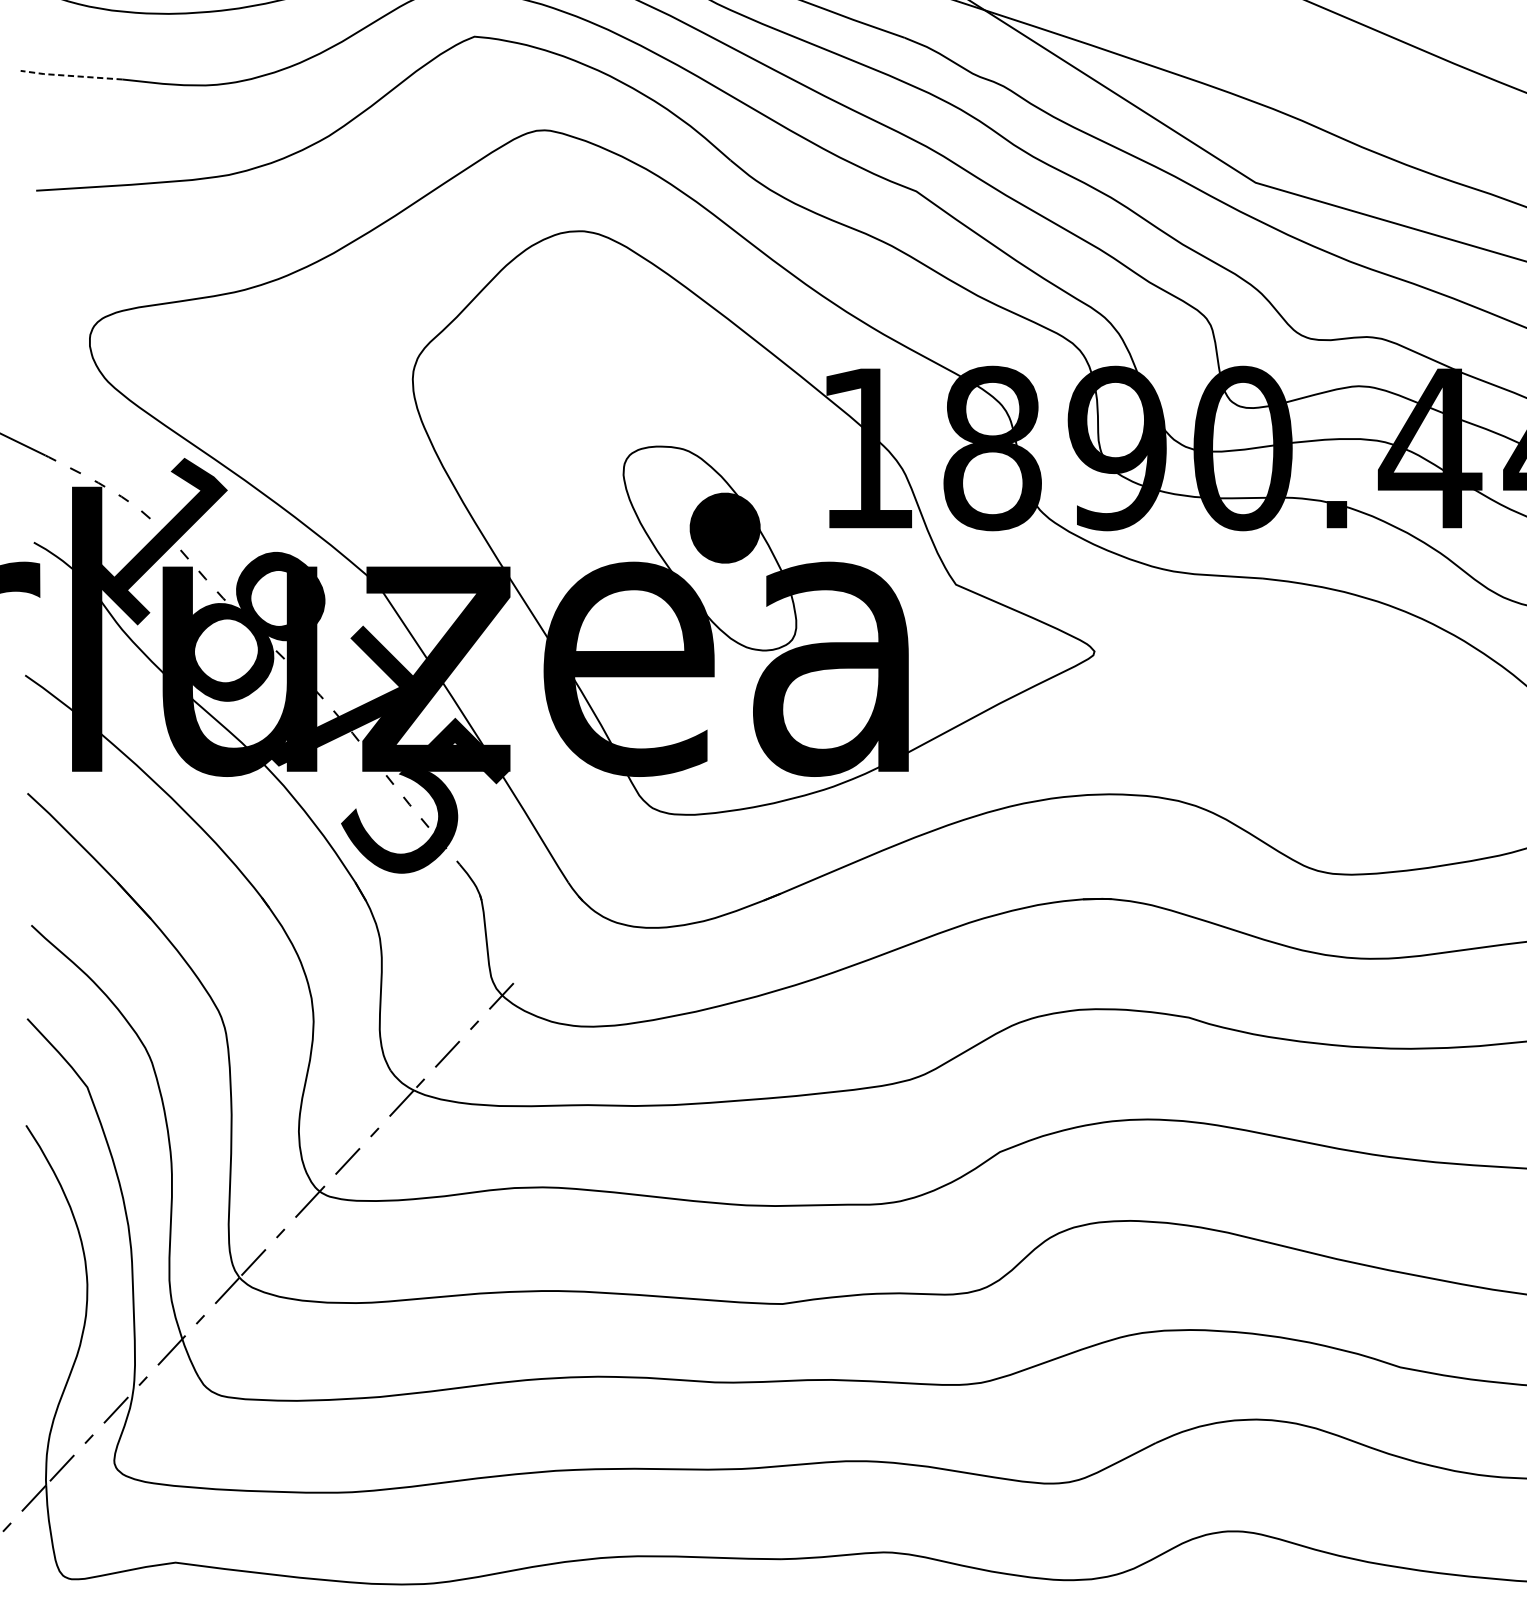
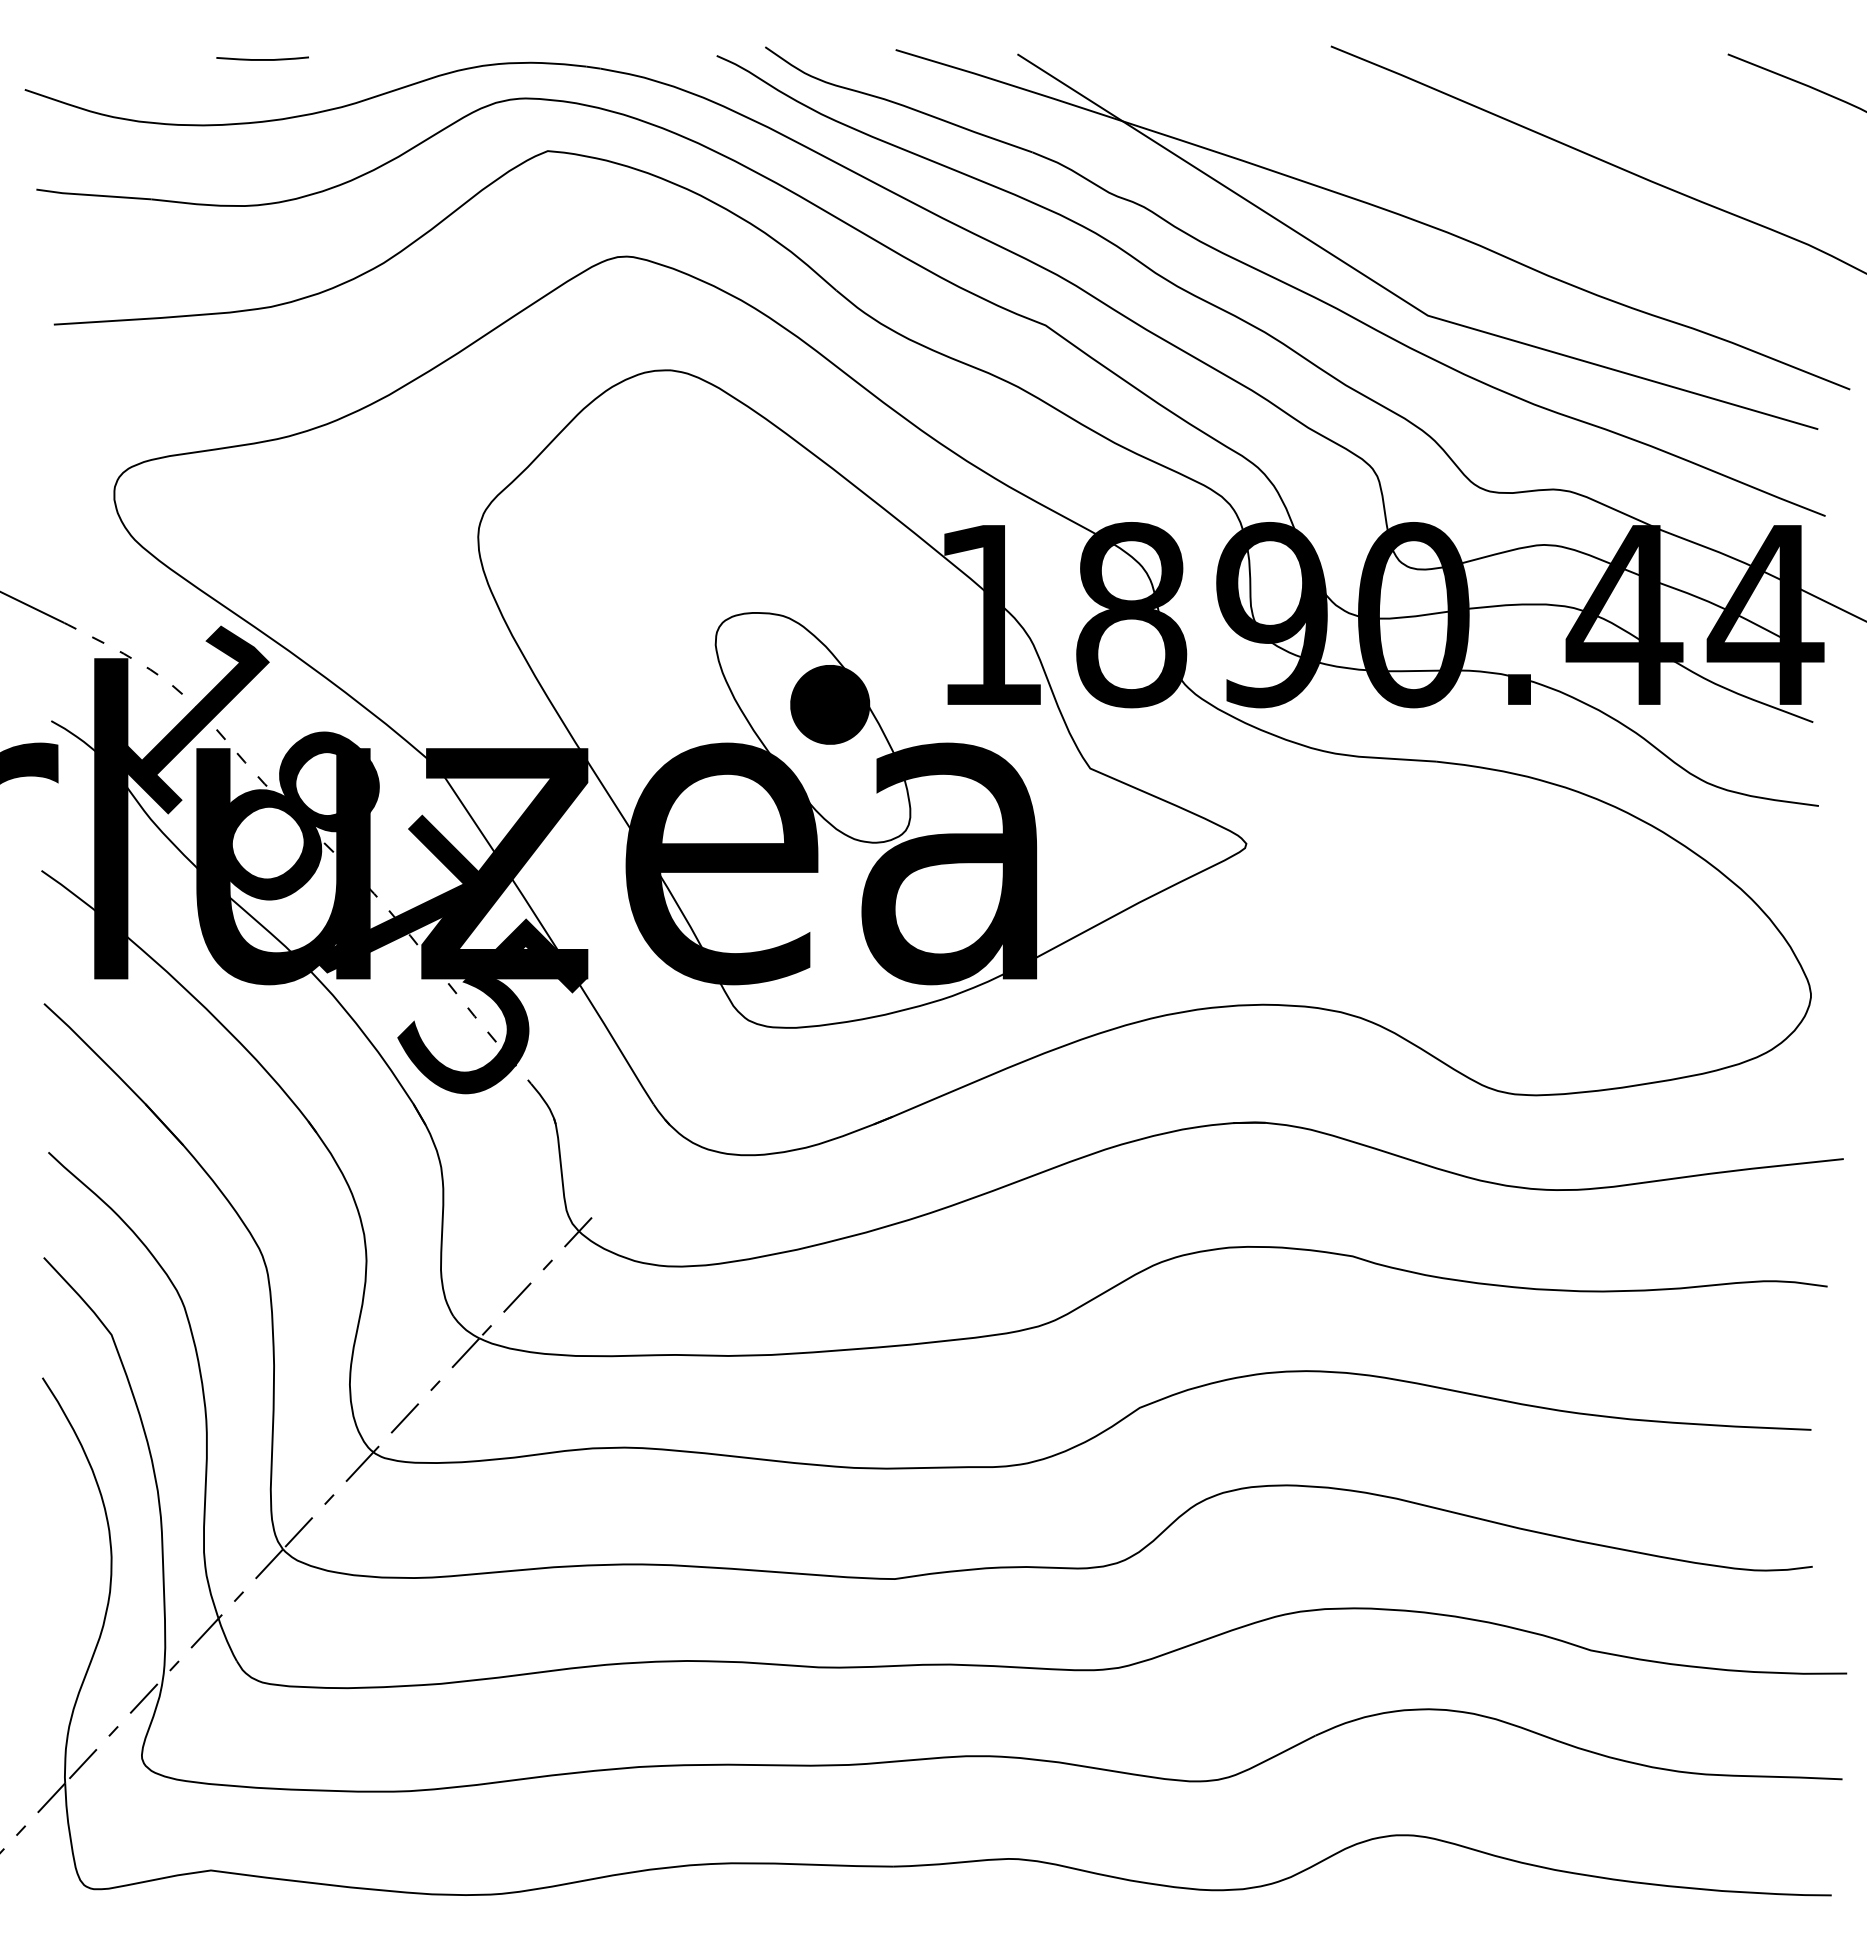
line: (71, 76) -> (93, 195), dashed -> solid

